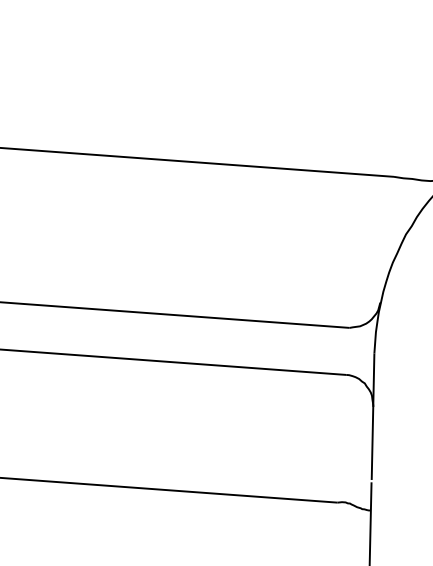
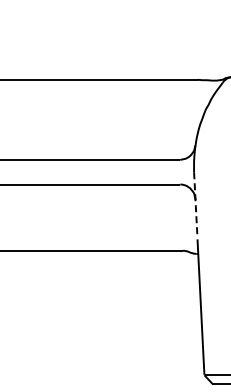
line: (372, 417) -> (195, 205), solid -> dashed

